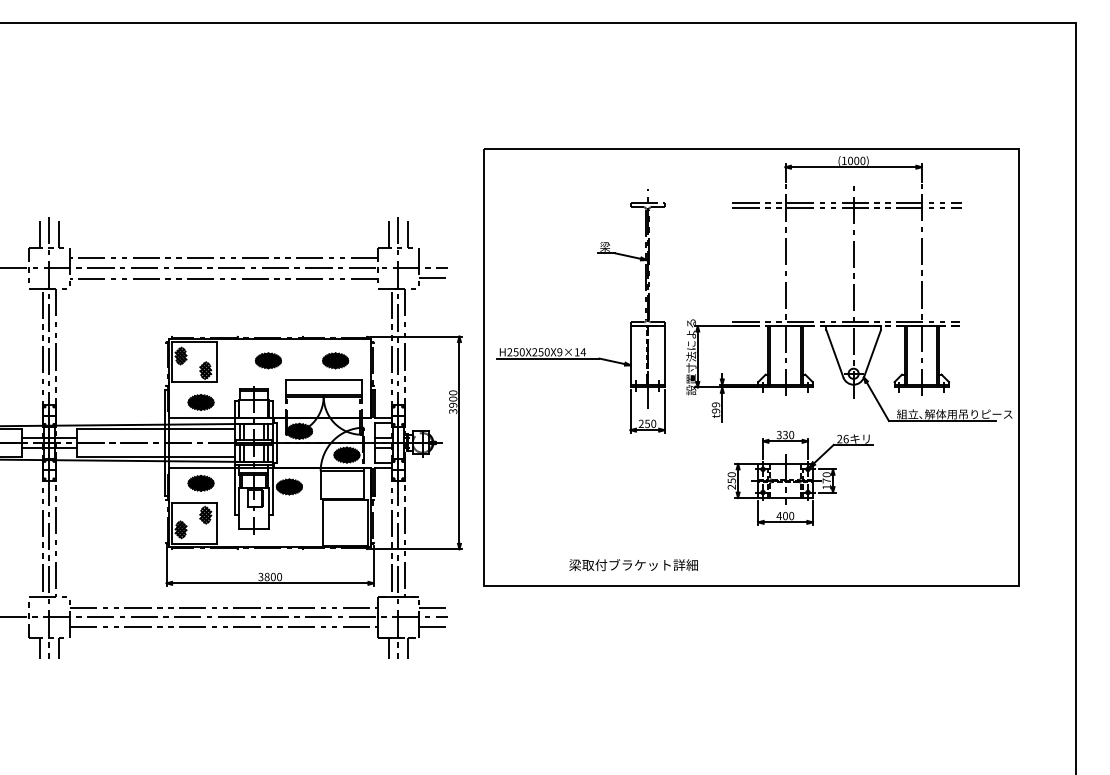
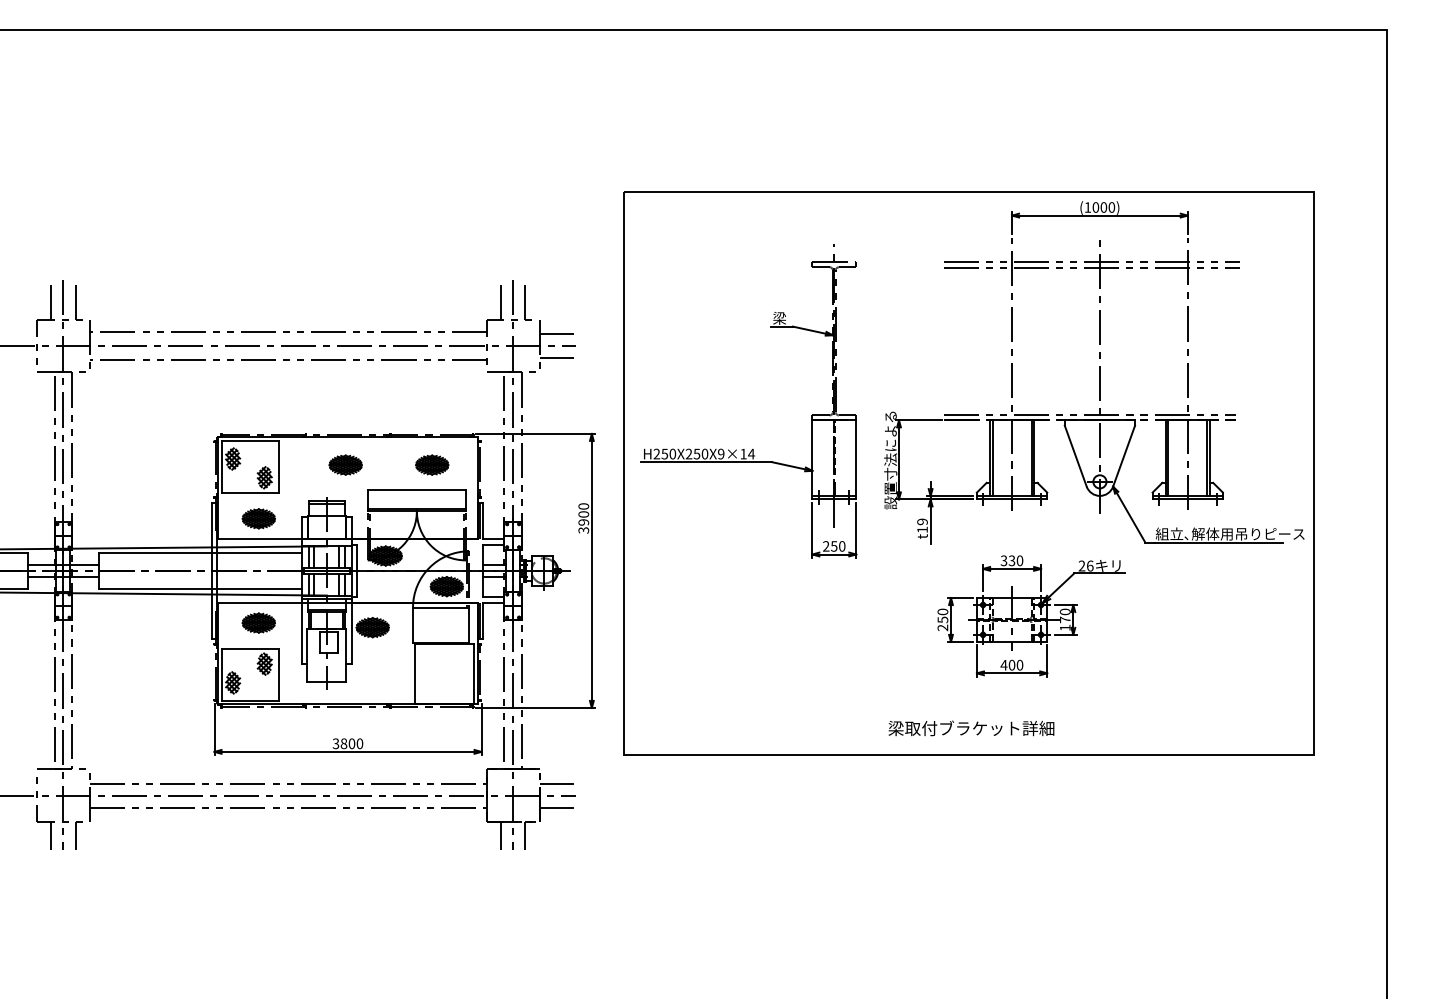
line: (432, 258) -> (556, 333), added
text: (715, 410) -> (922, 529), t99 -> t19
text: (633, 565) -> (971, 728), moved

